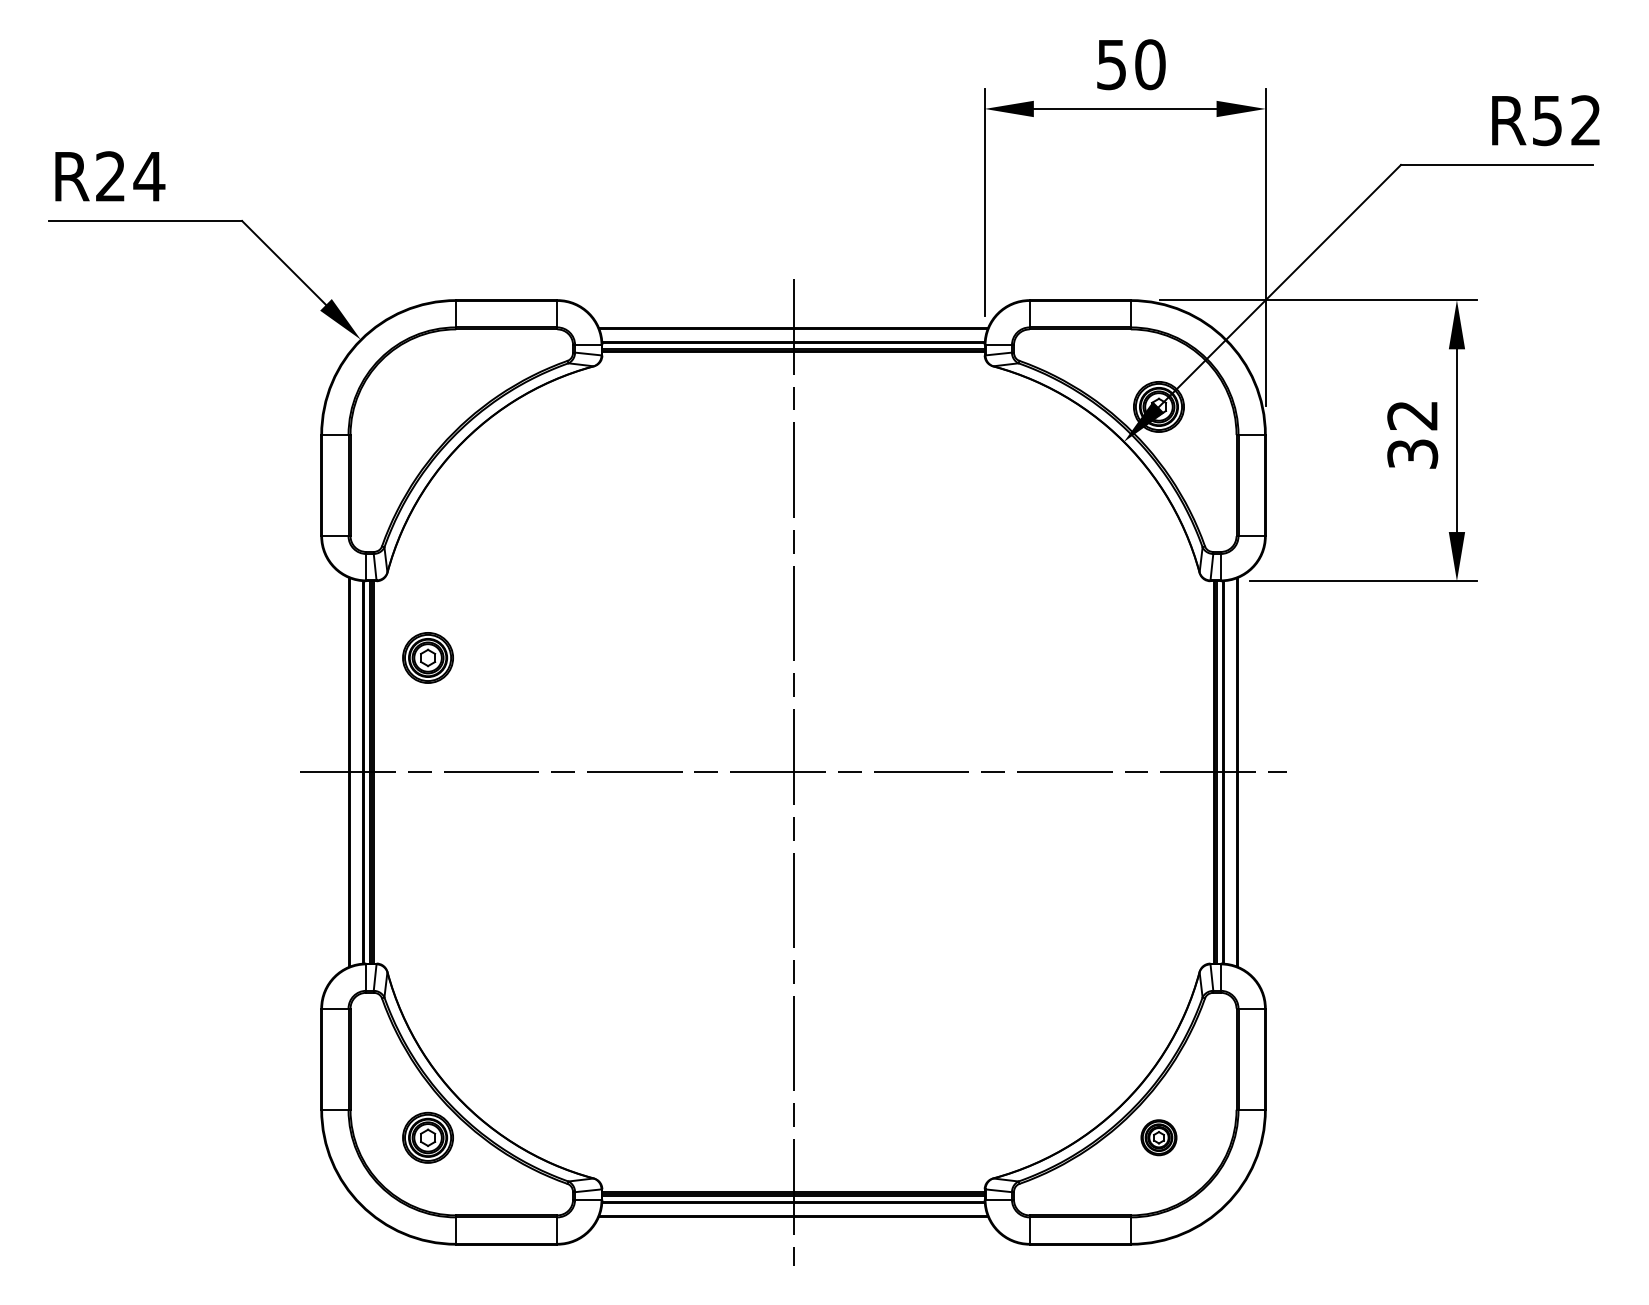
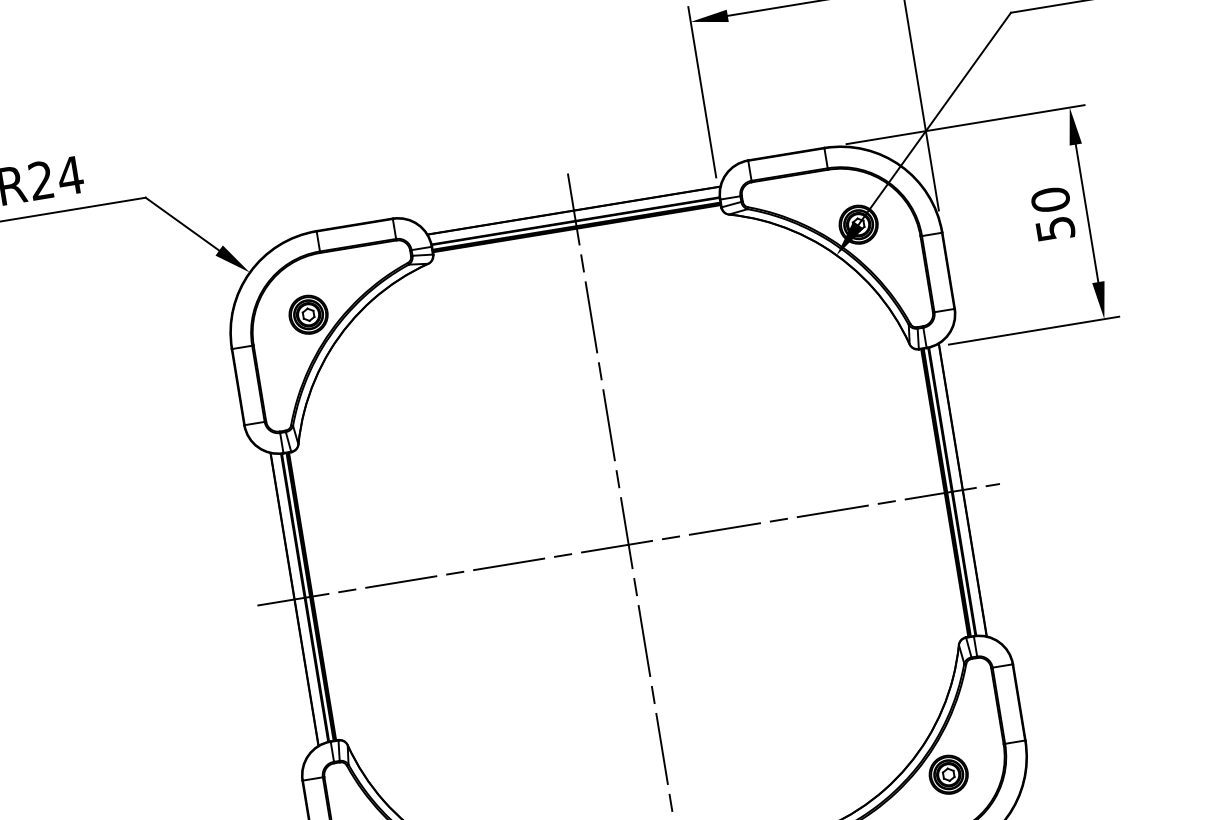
text: (1412, 434) -> (1052, 214), 32 -> 50
part: (427, 657) -> (308, 314), moved
part: (1158, 1137) -> (948, 774), size x1.43

